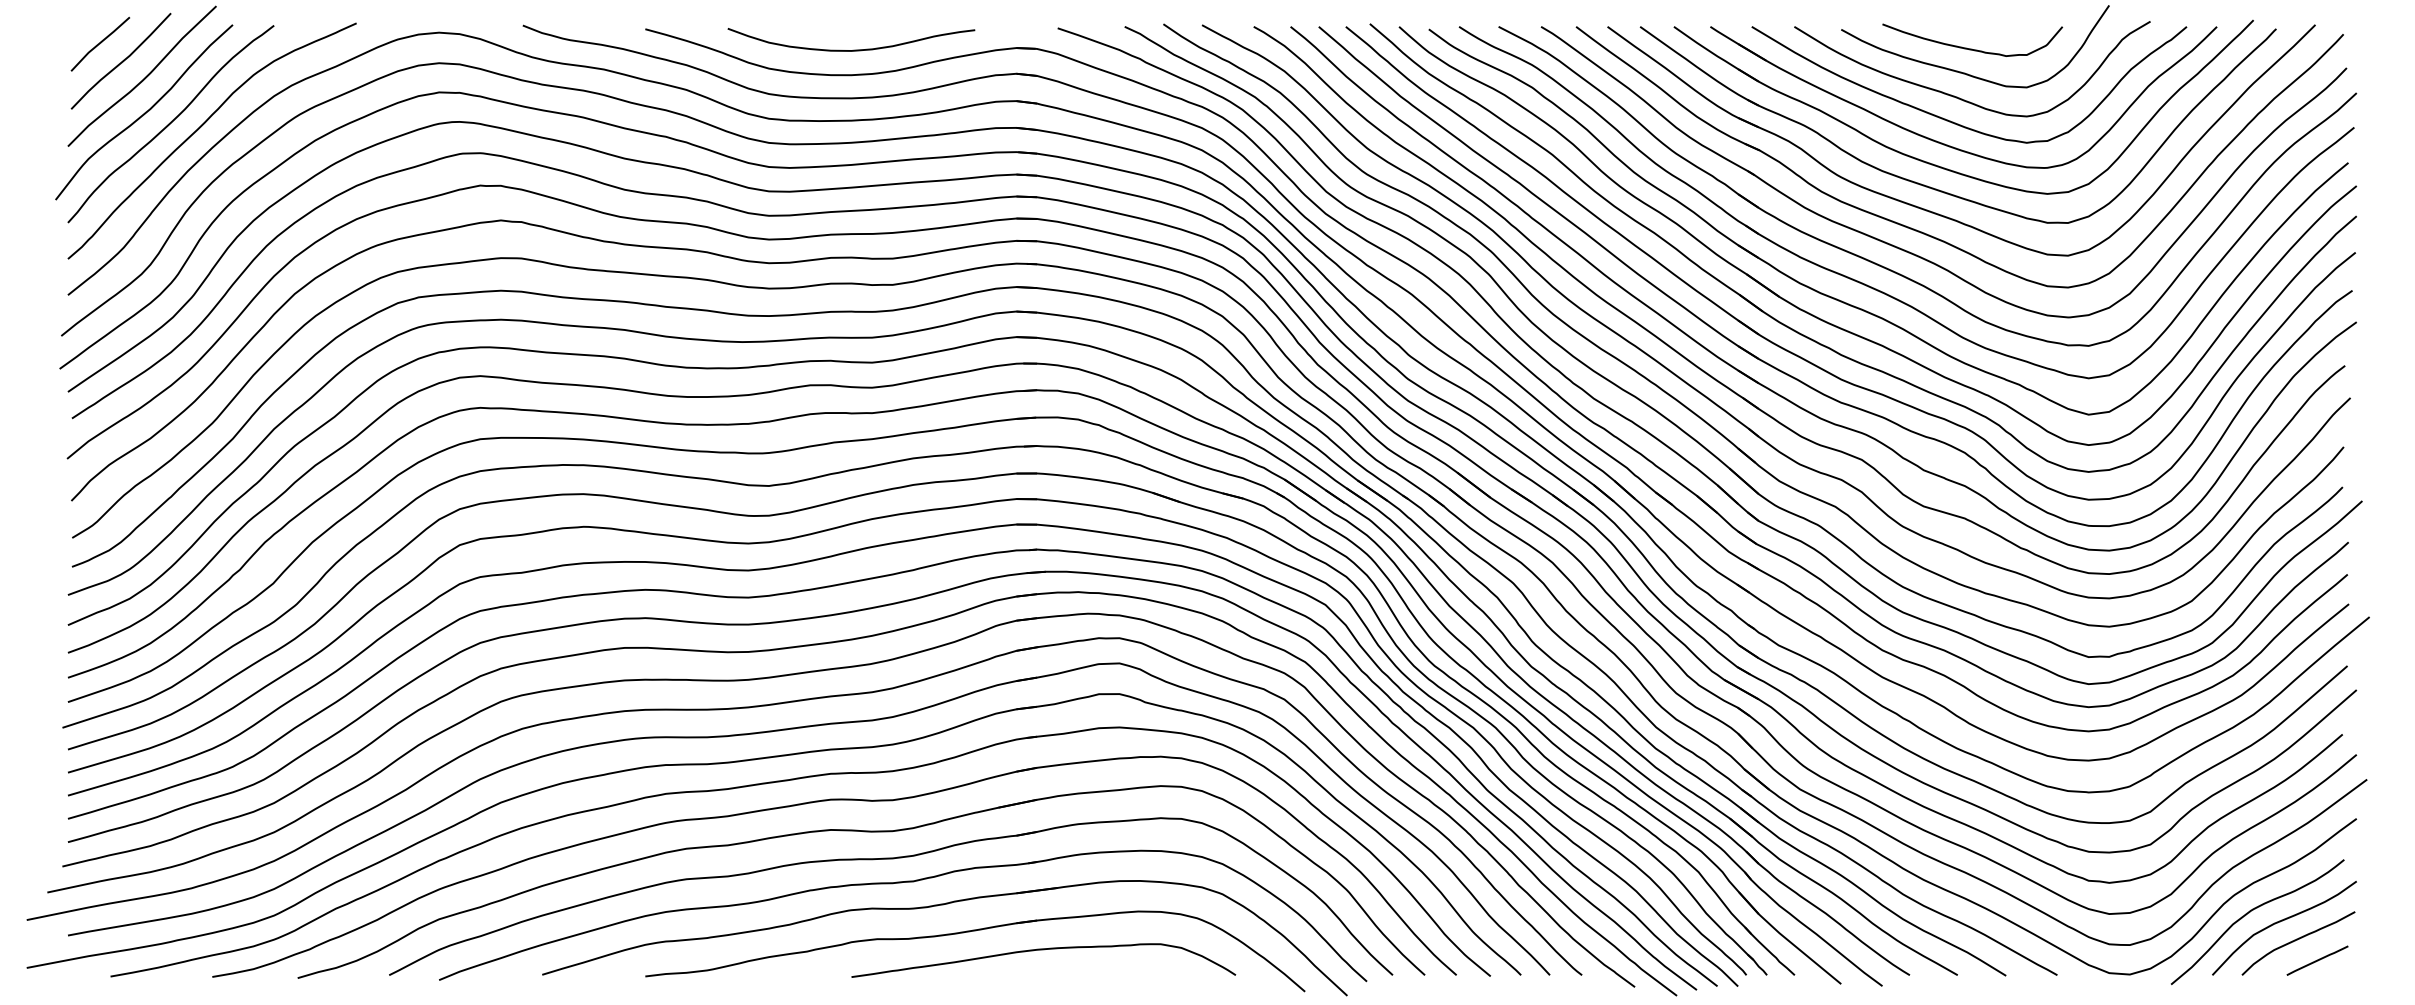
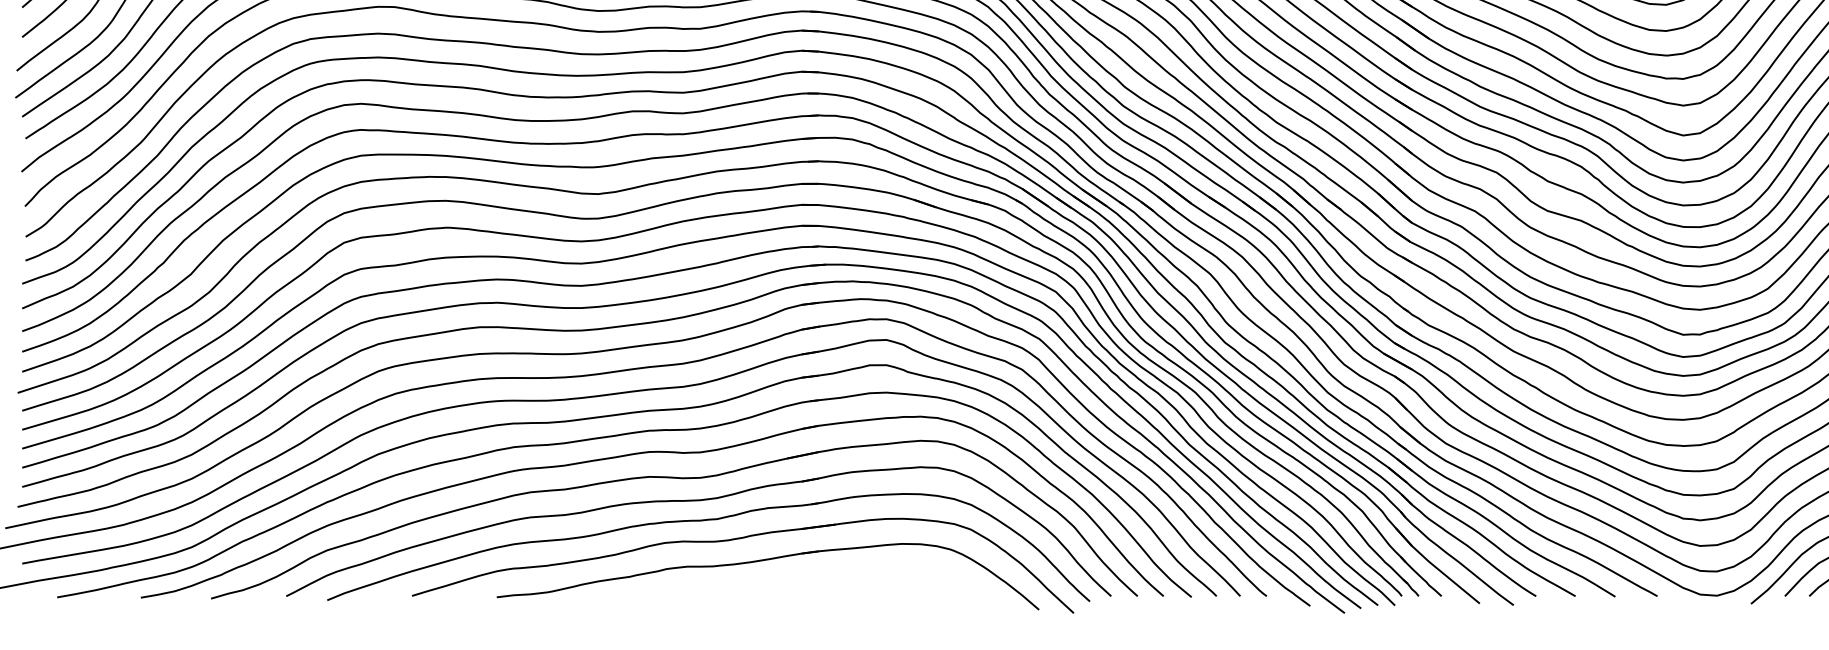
curve: (1043, 950) -> (824, 575), removed

